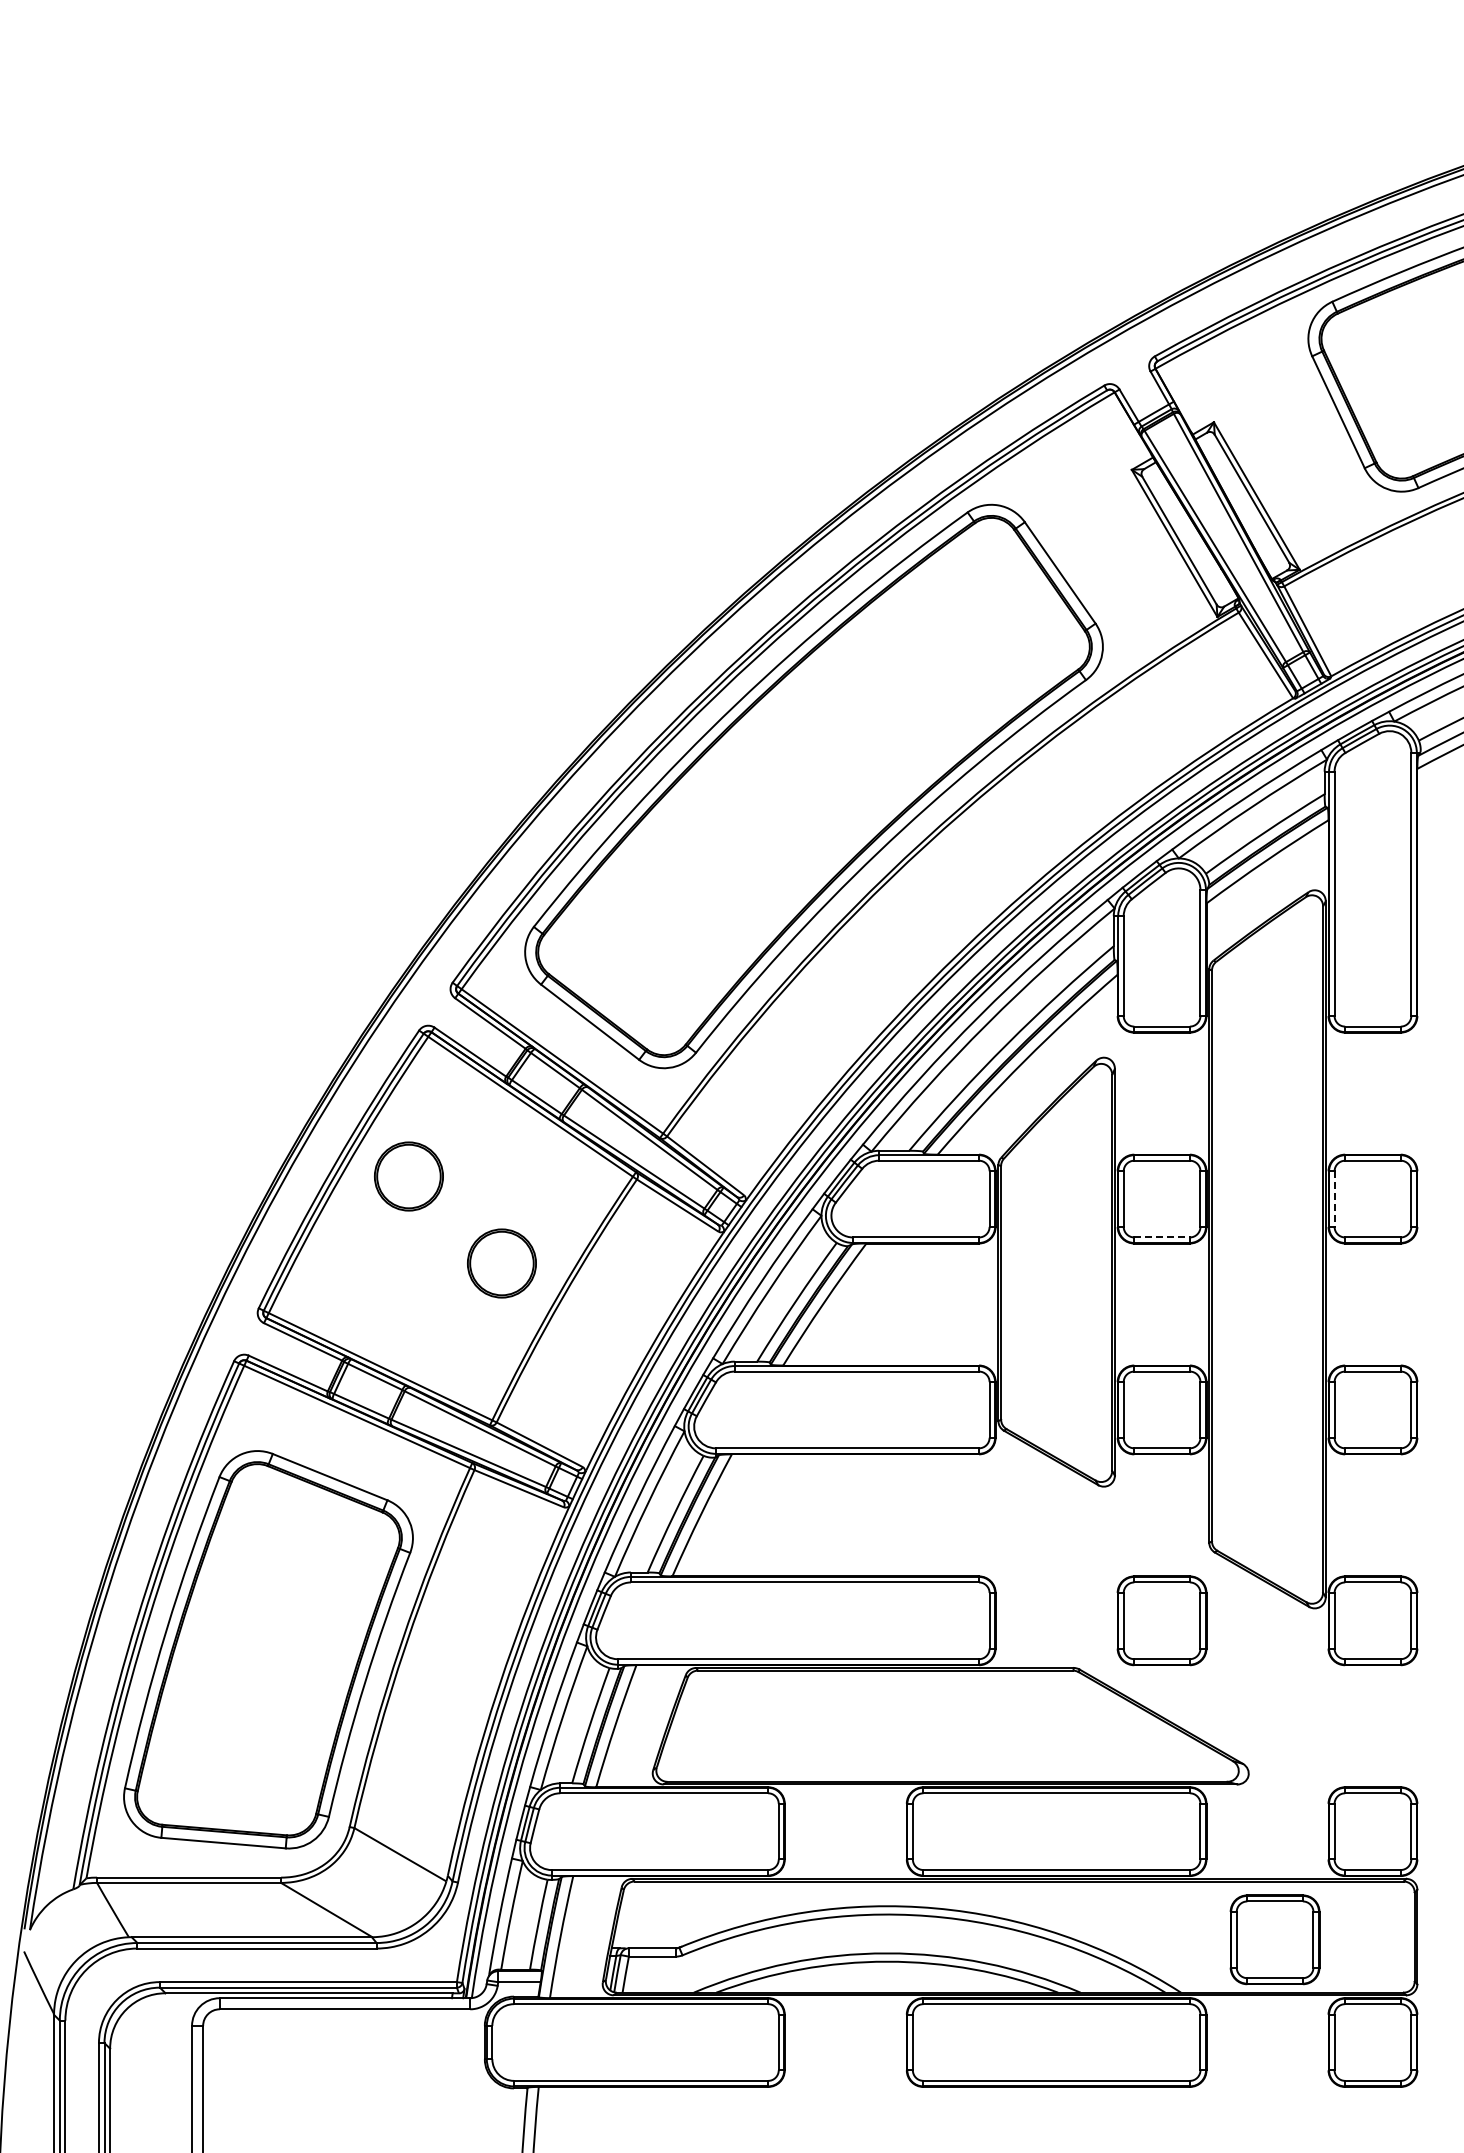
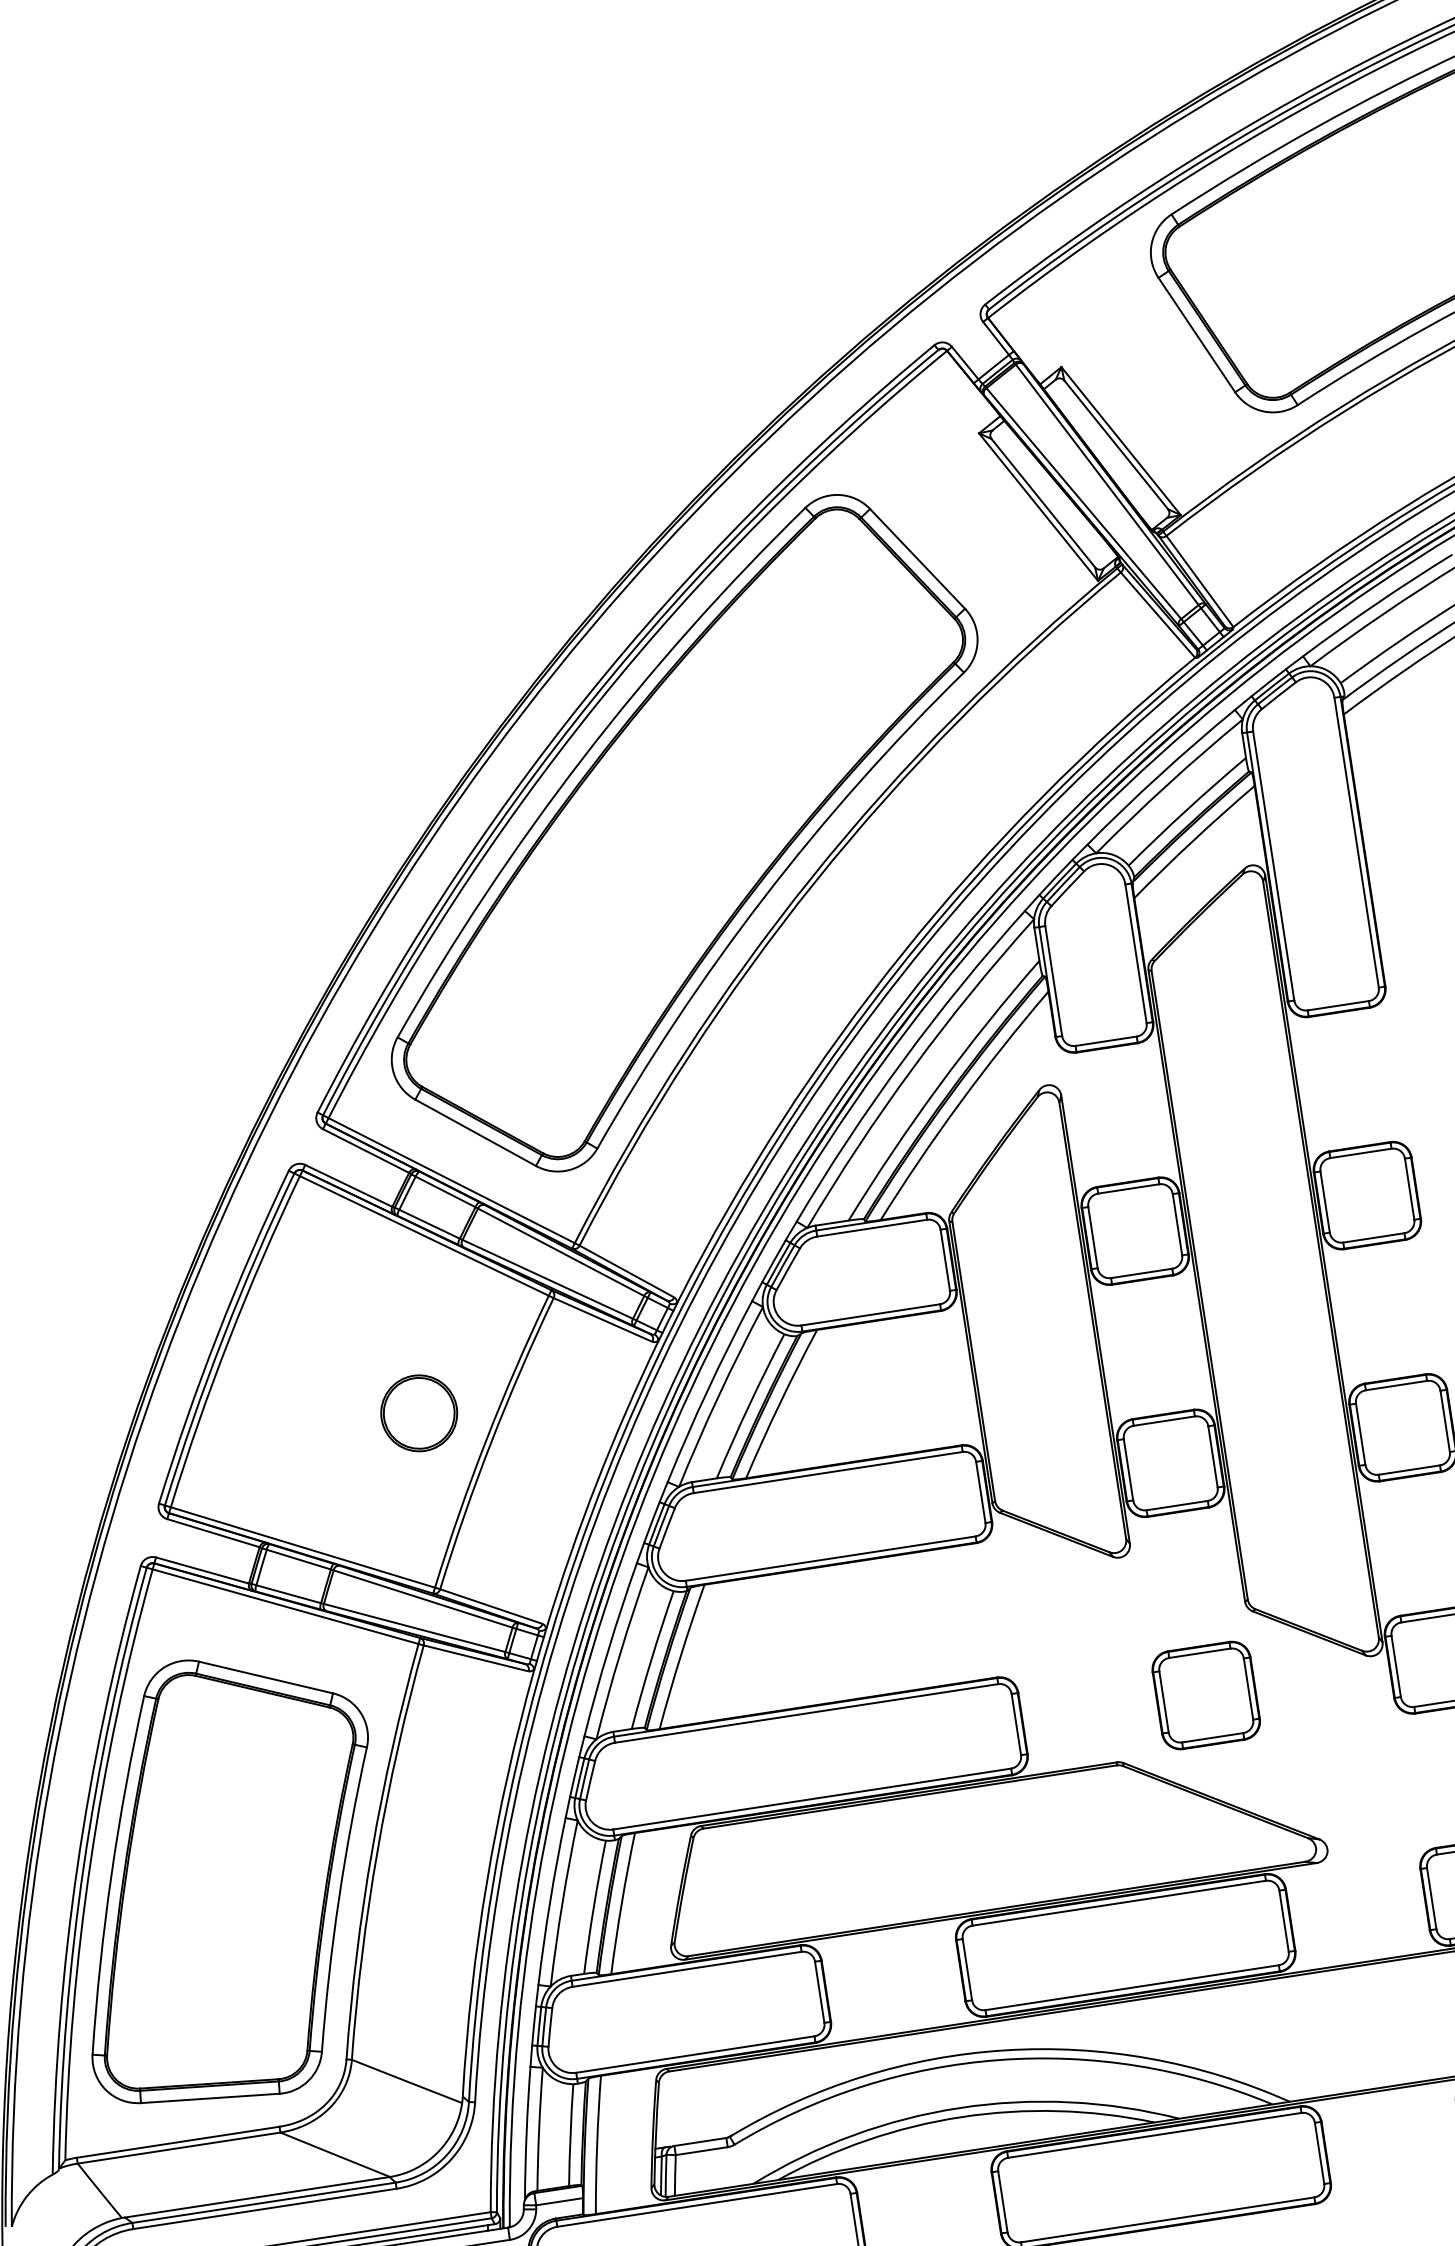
part: (408, 1176) -> (301, 1333), removed
line: (1334, 1199) -> (1325, 1202), dashed -> solid
line: (1162, 1237) -> (1142, 1273), dashed -> solid
part: (1274, 1939) -> (1383, 2027), removed

